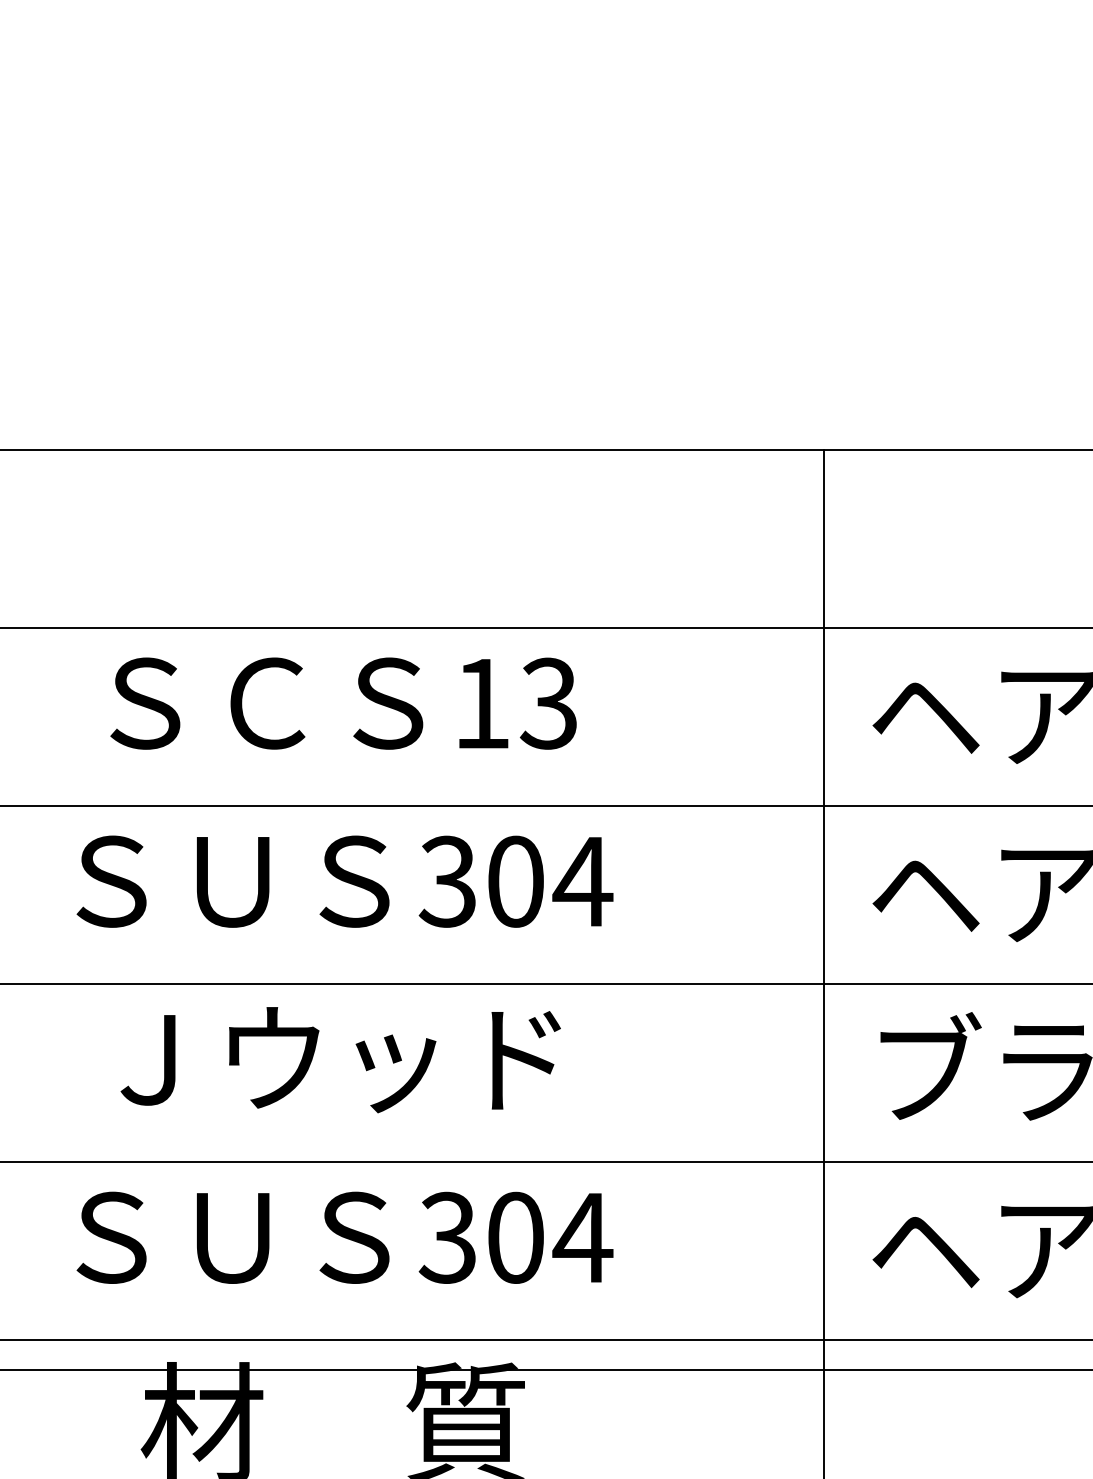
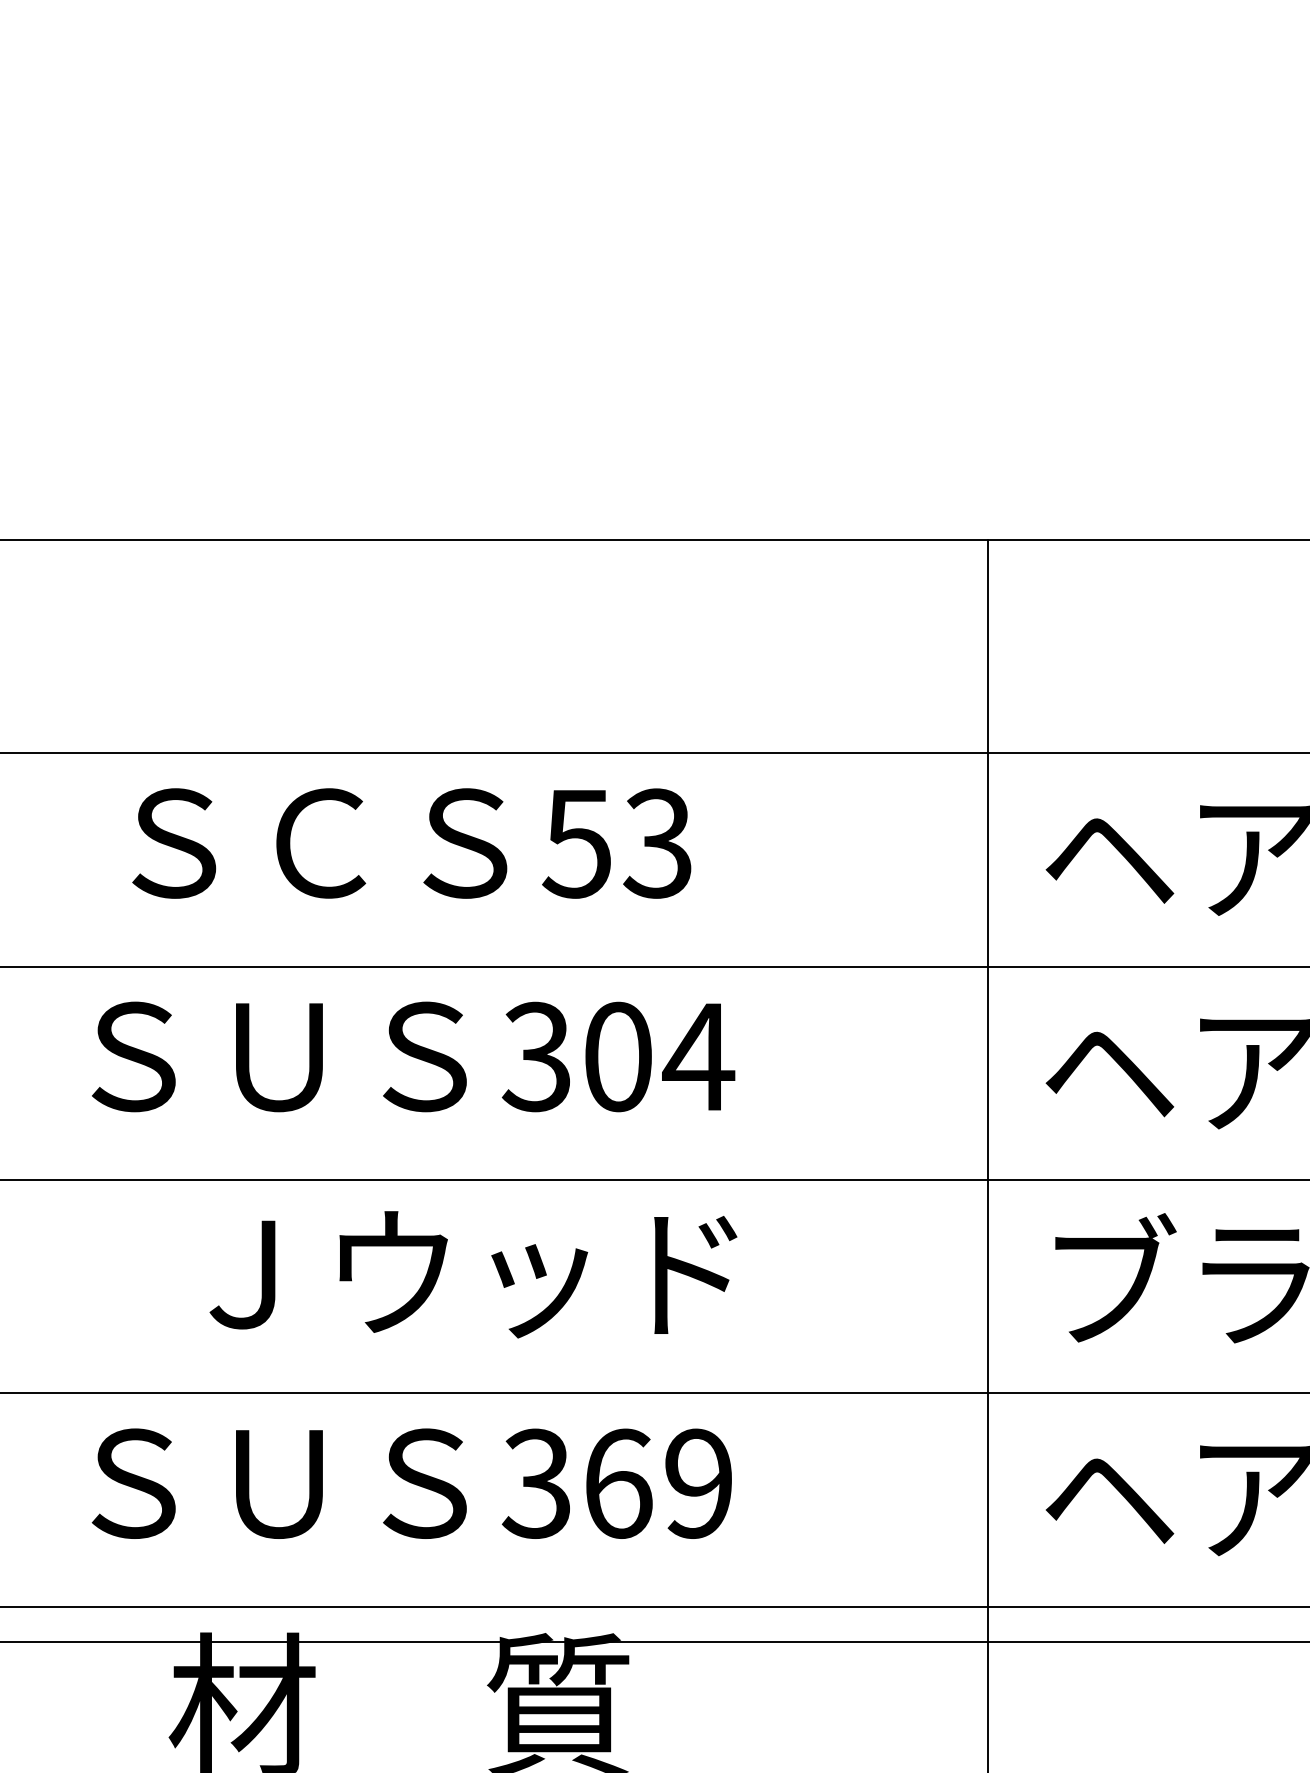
text: (480, 704) -> (576, 844), 13 -> 53
text: (340, 1059) -> (473, 1274), moved
text: (551, 1237) -> (660, 1483), 304 -> 369

